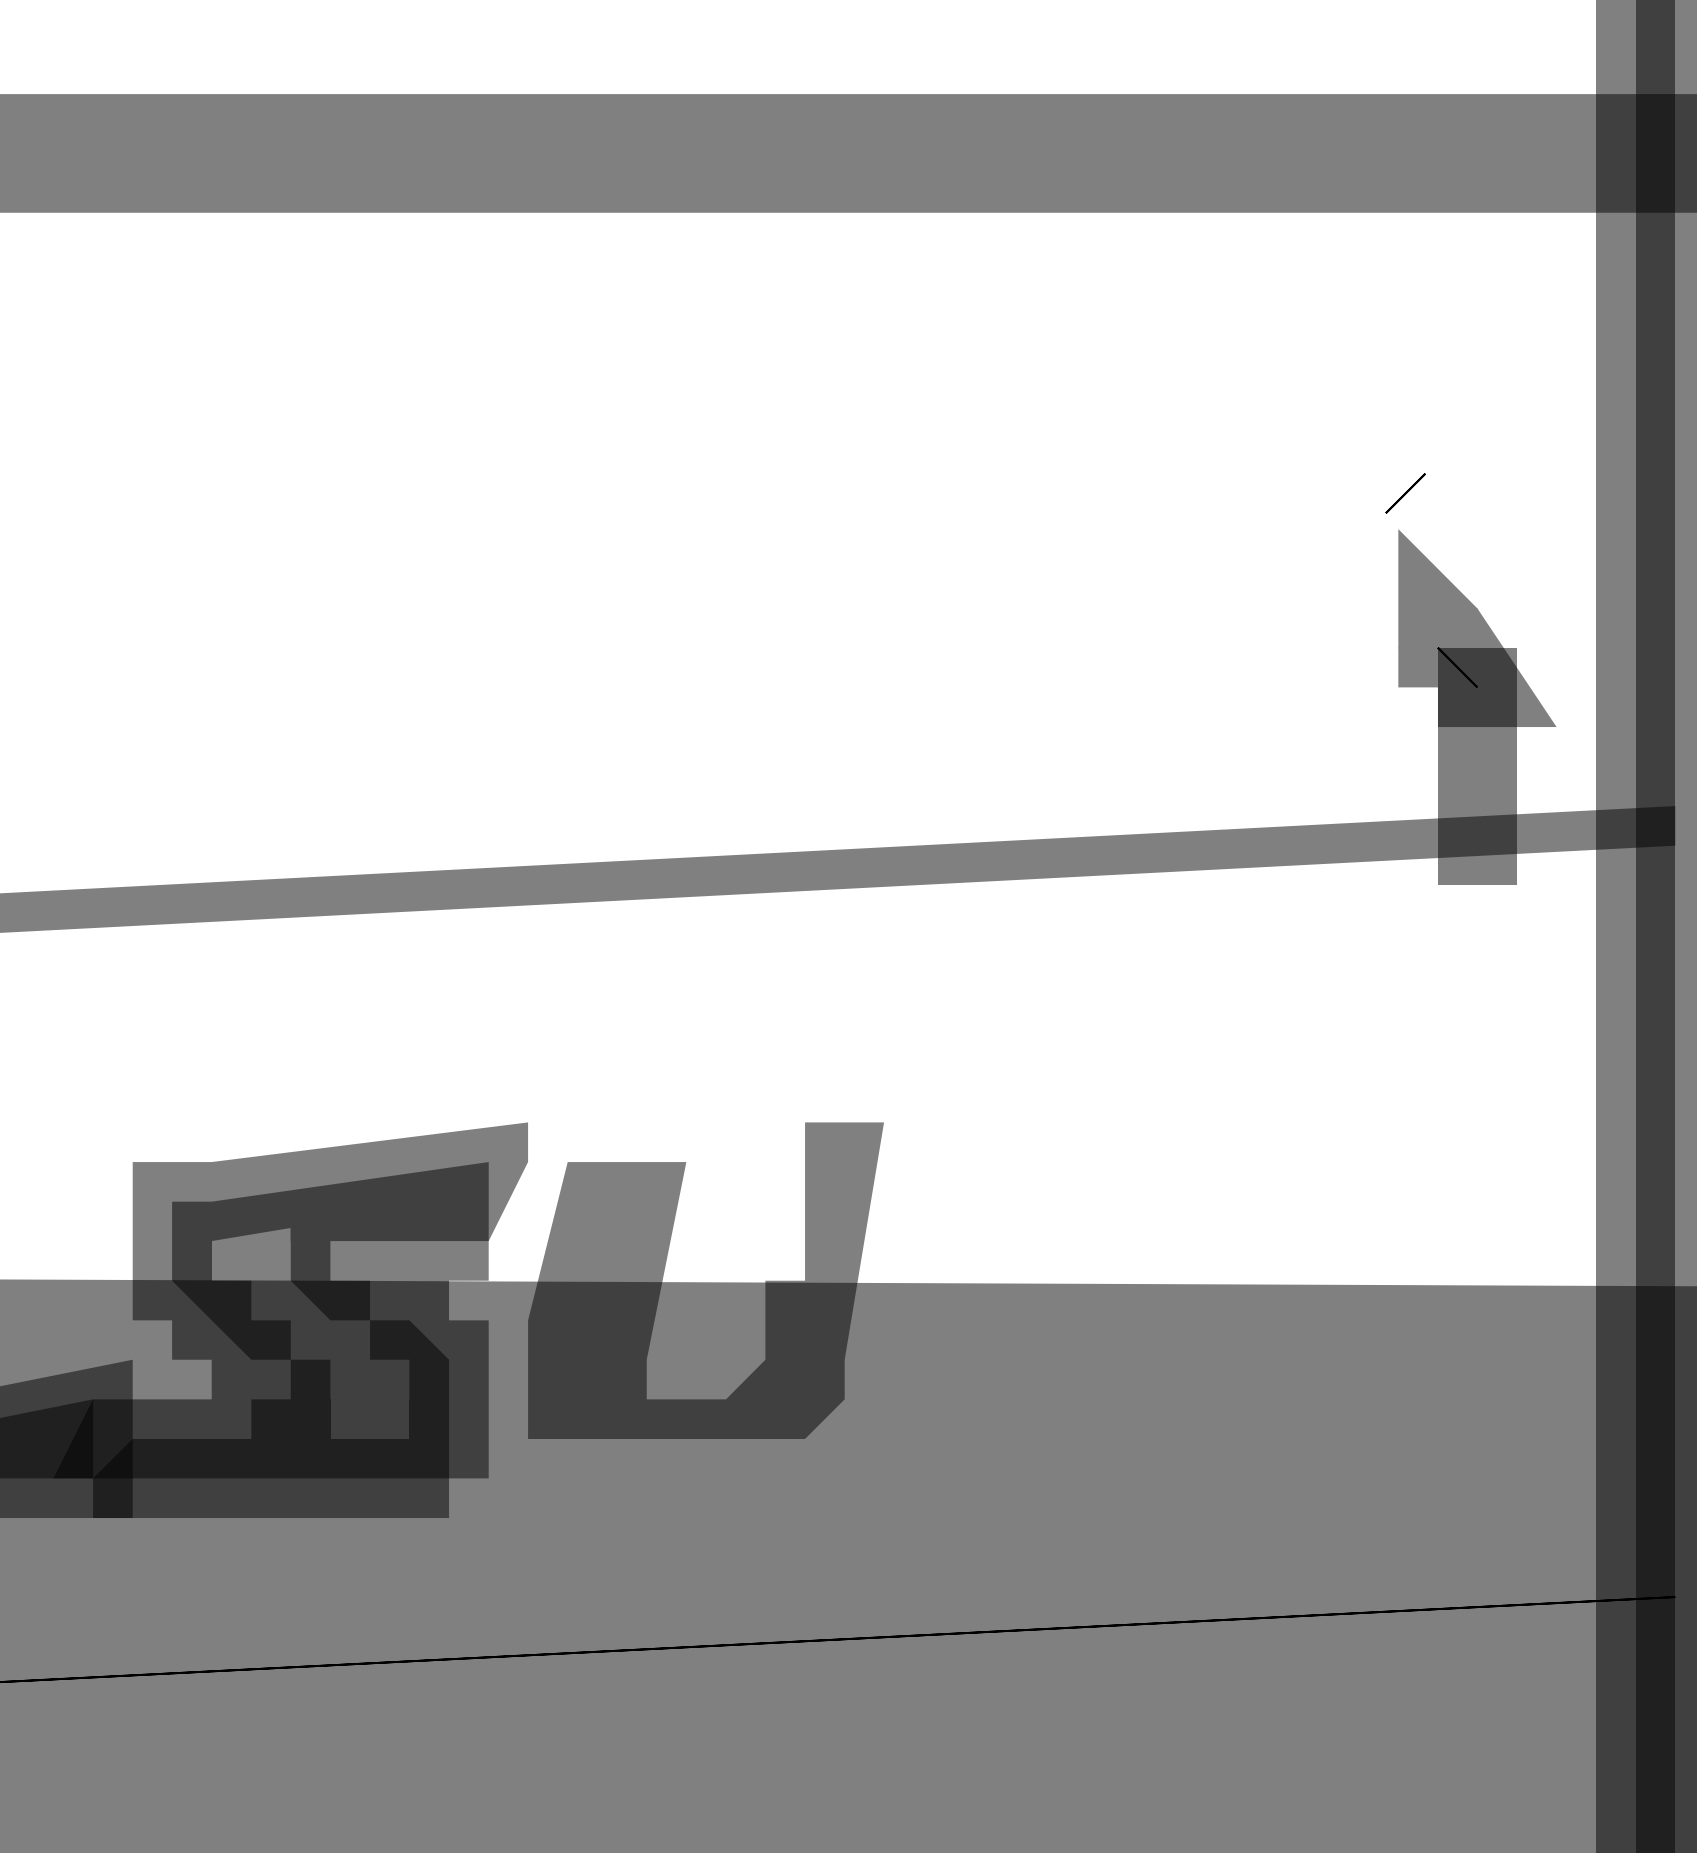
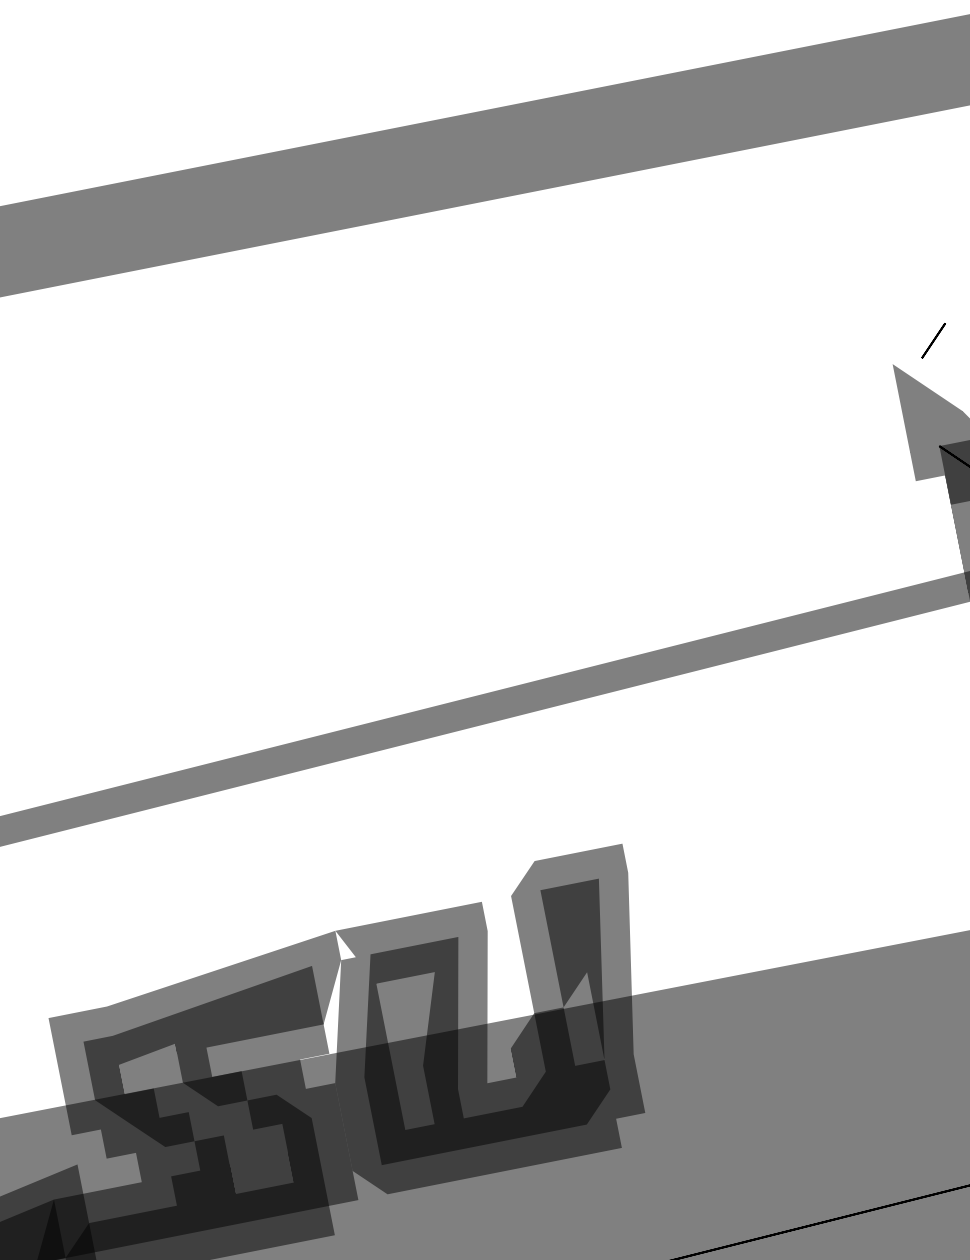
line: (1405, 493) -> (933, 340), moved
fill: (705, 1280) -> (489, 1021), added

